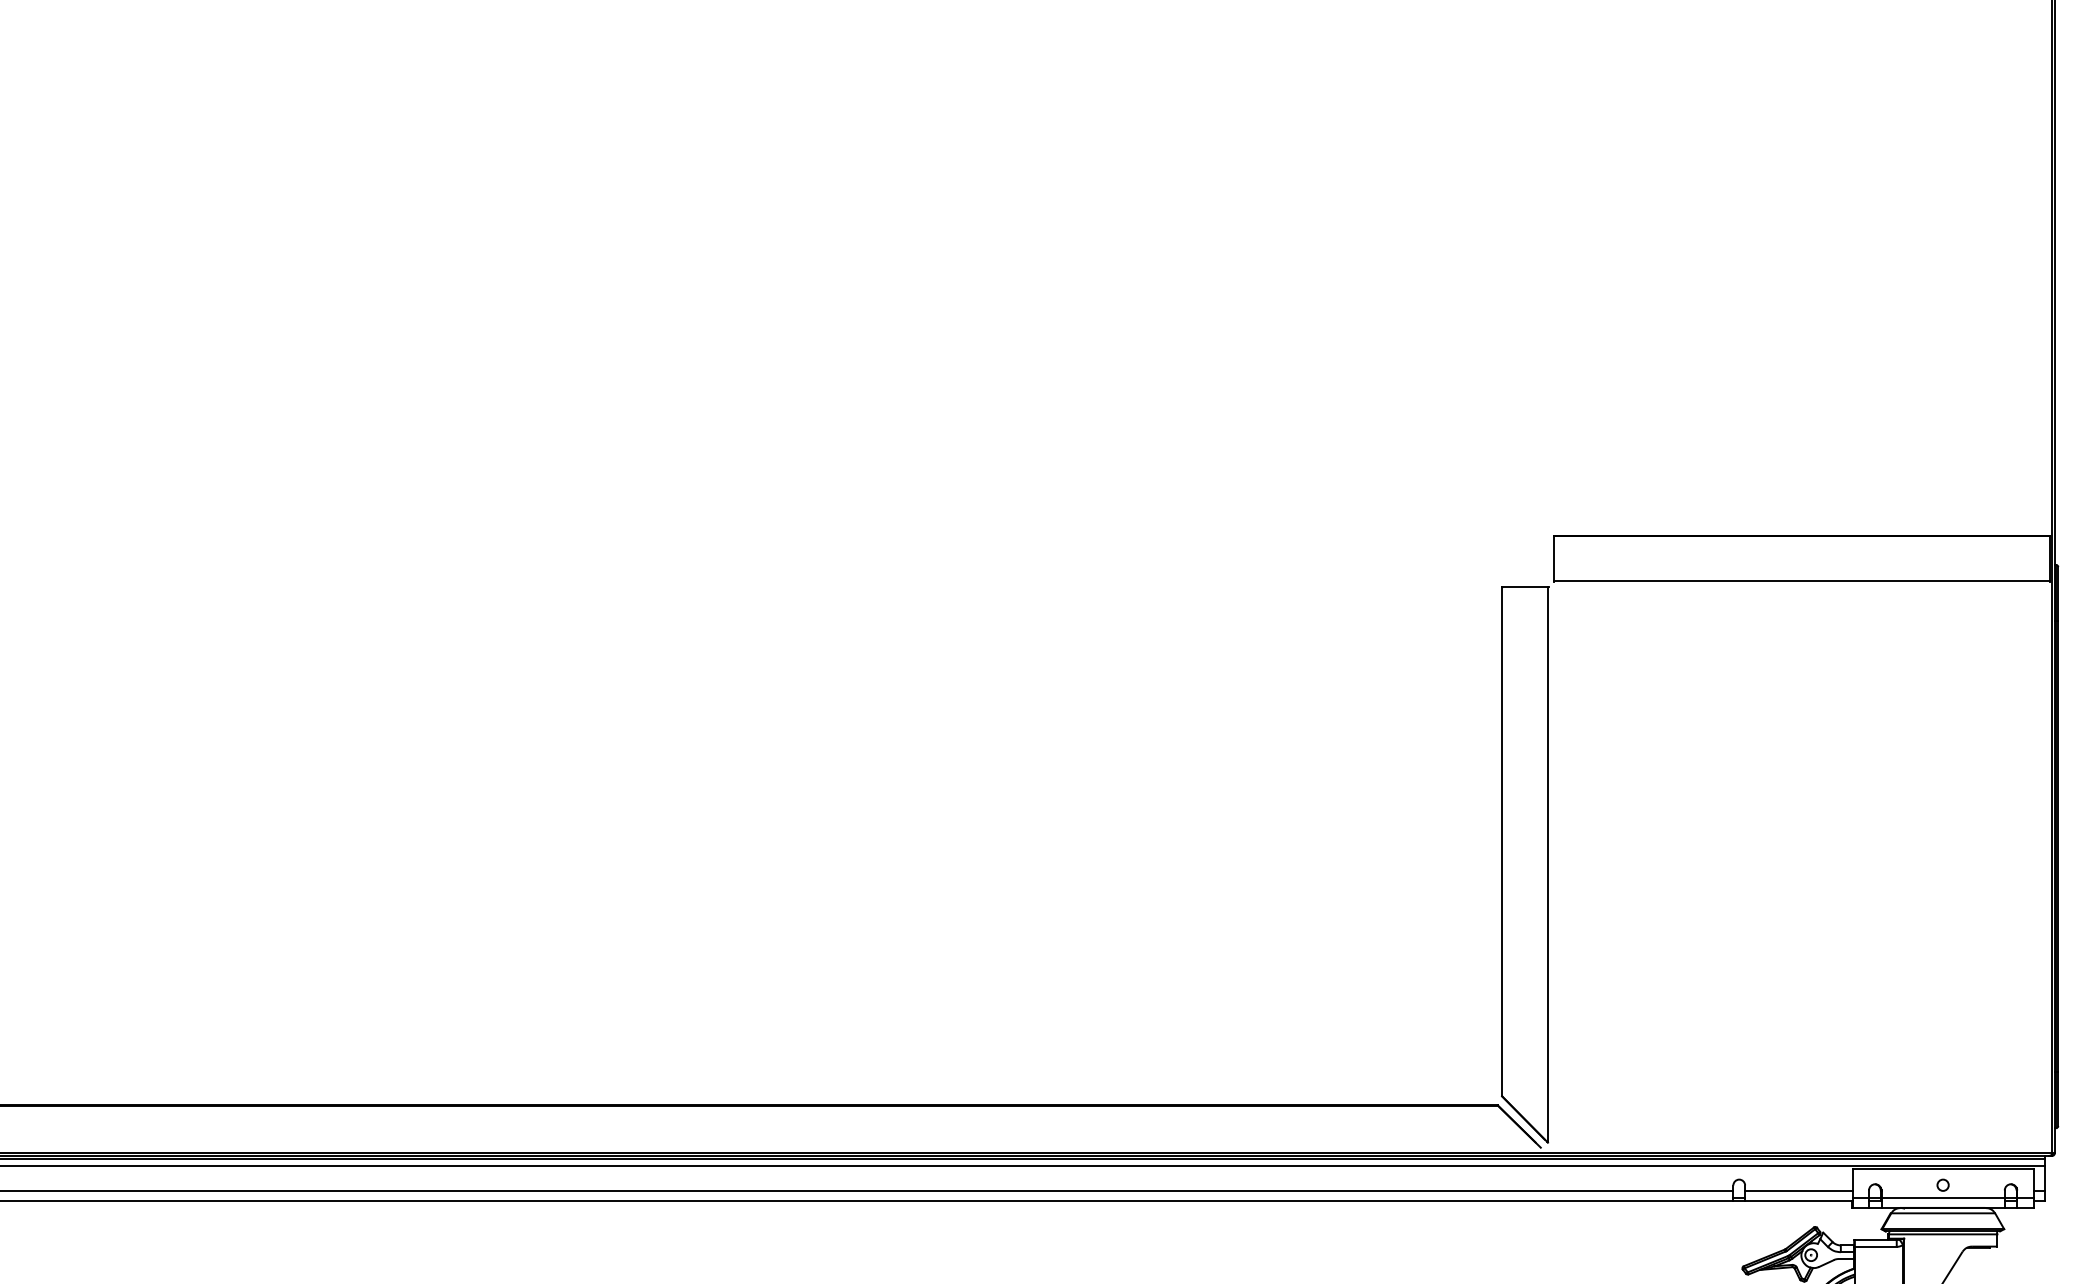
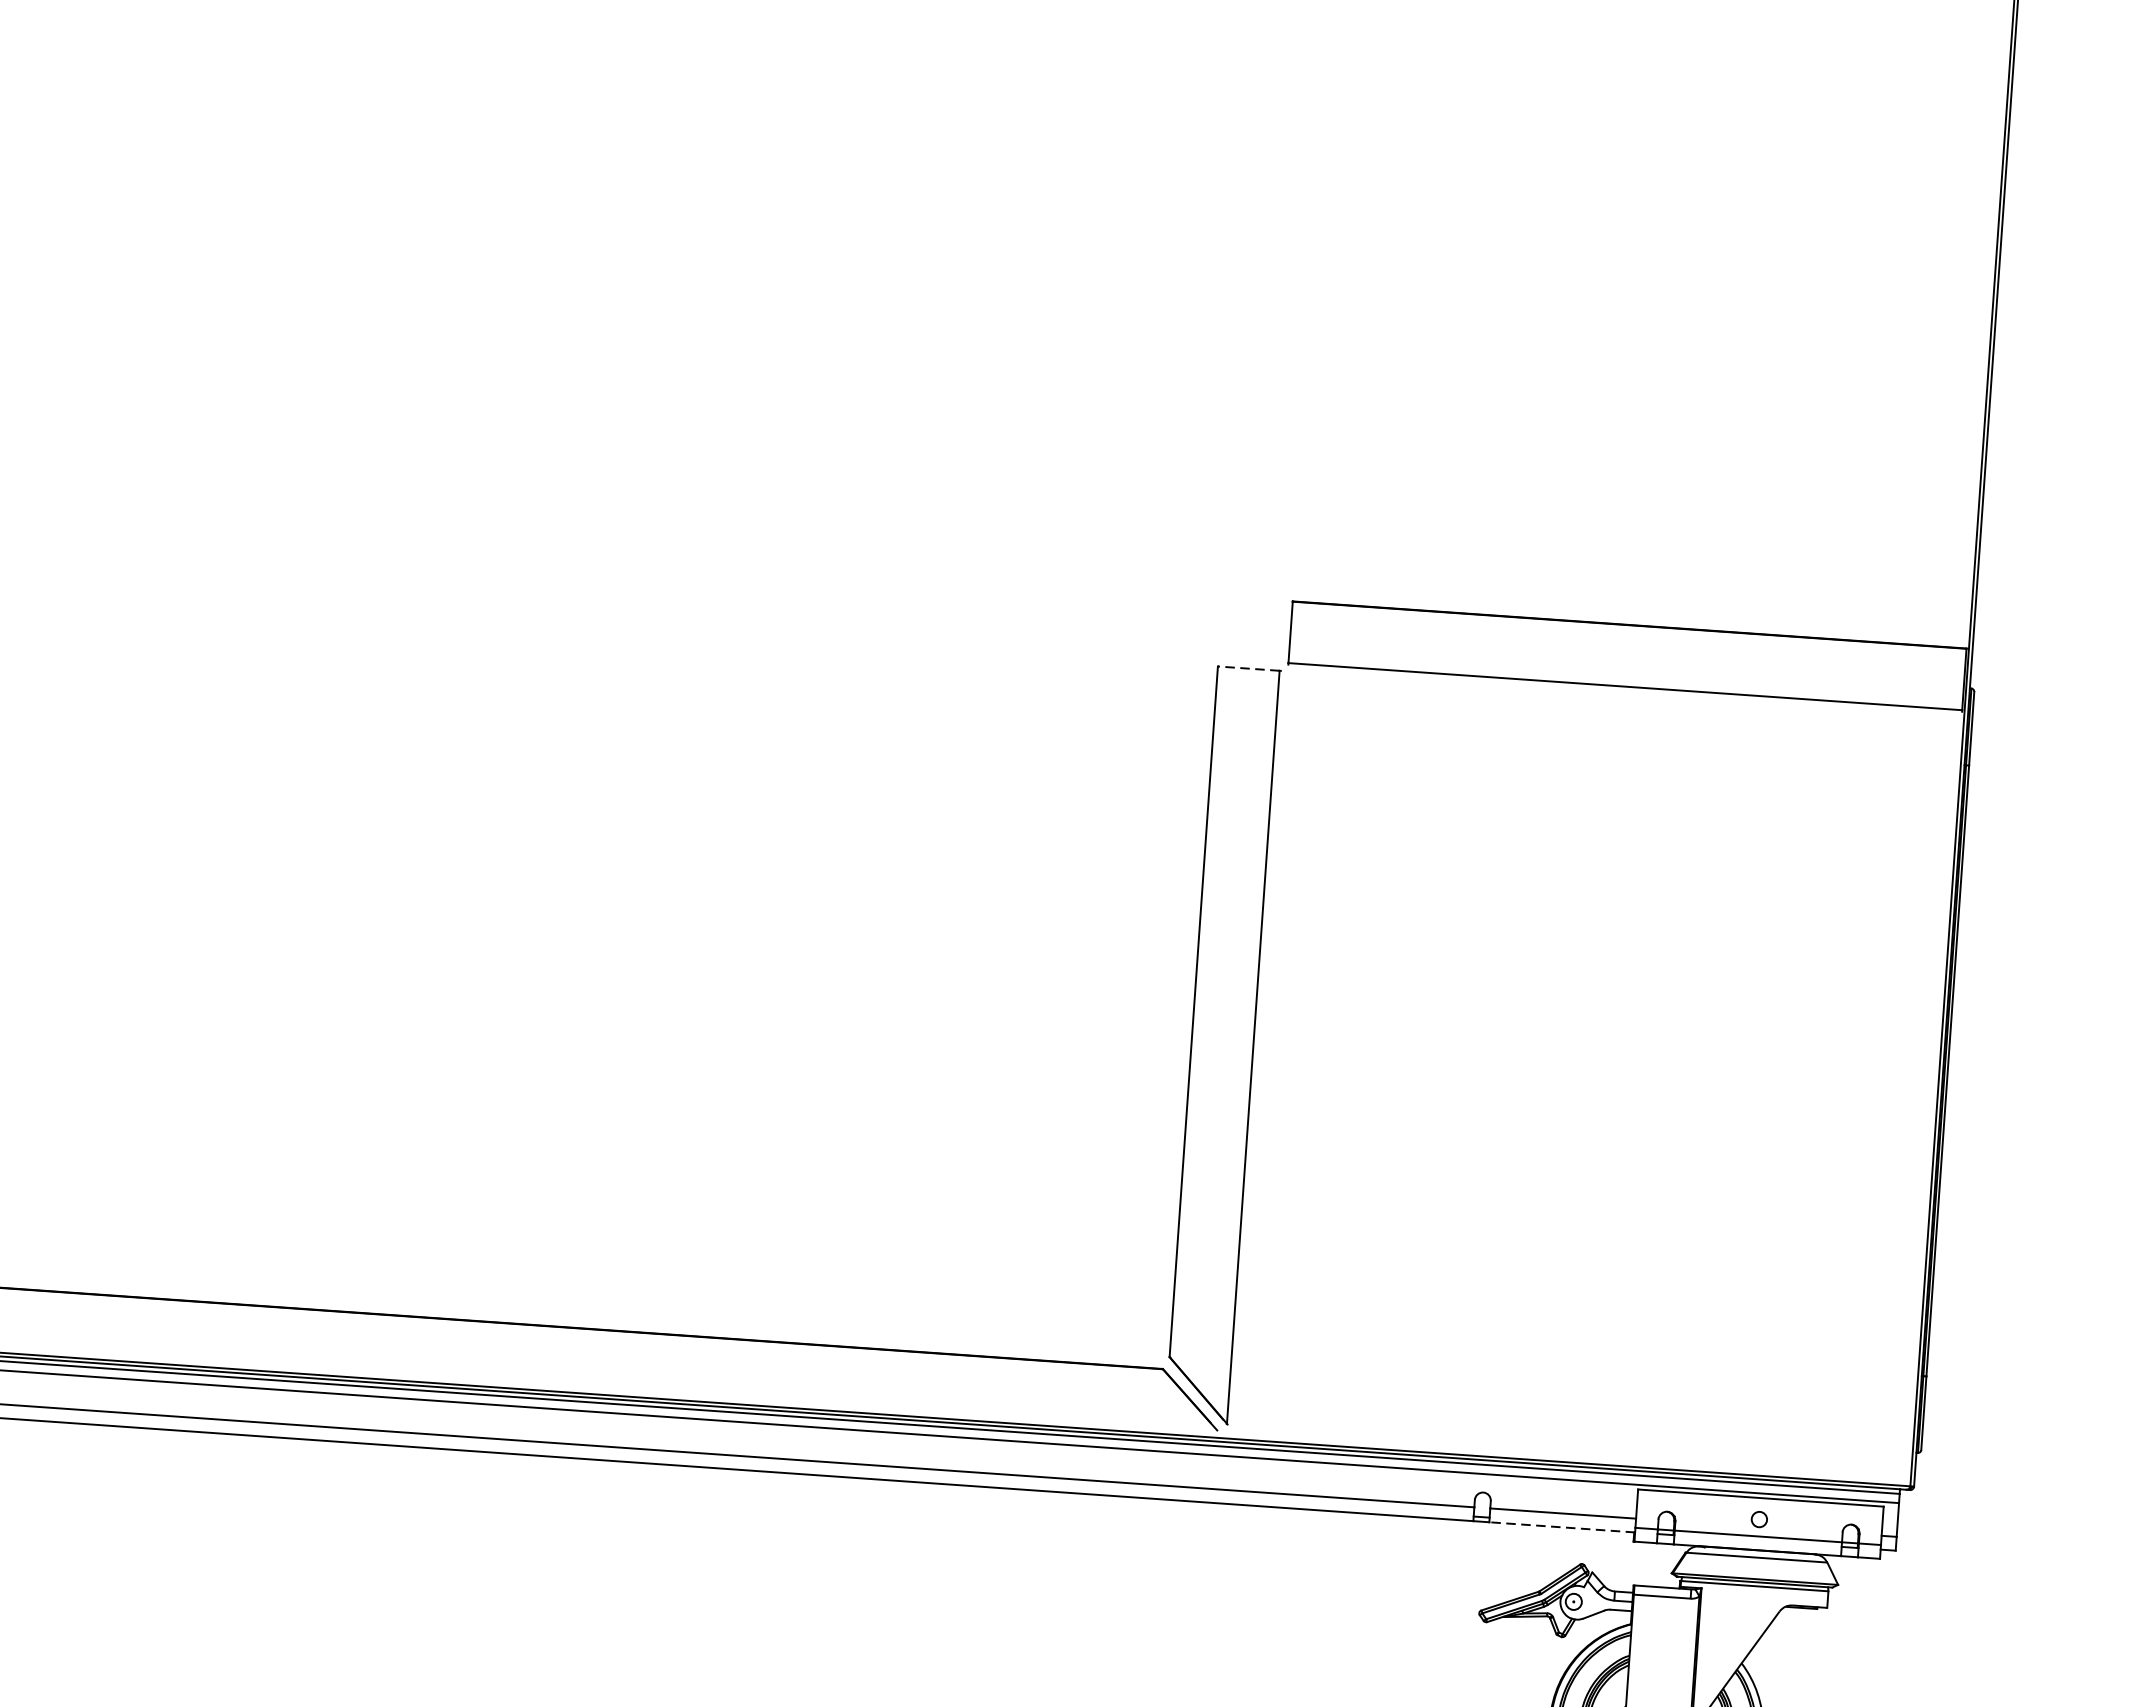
line: (1524, 587) -> (1248, 668), solid -> dashed
line: (1798, 1201) -> (1561, 1527), solid -> dashed

